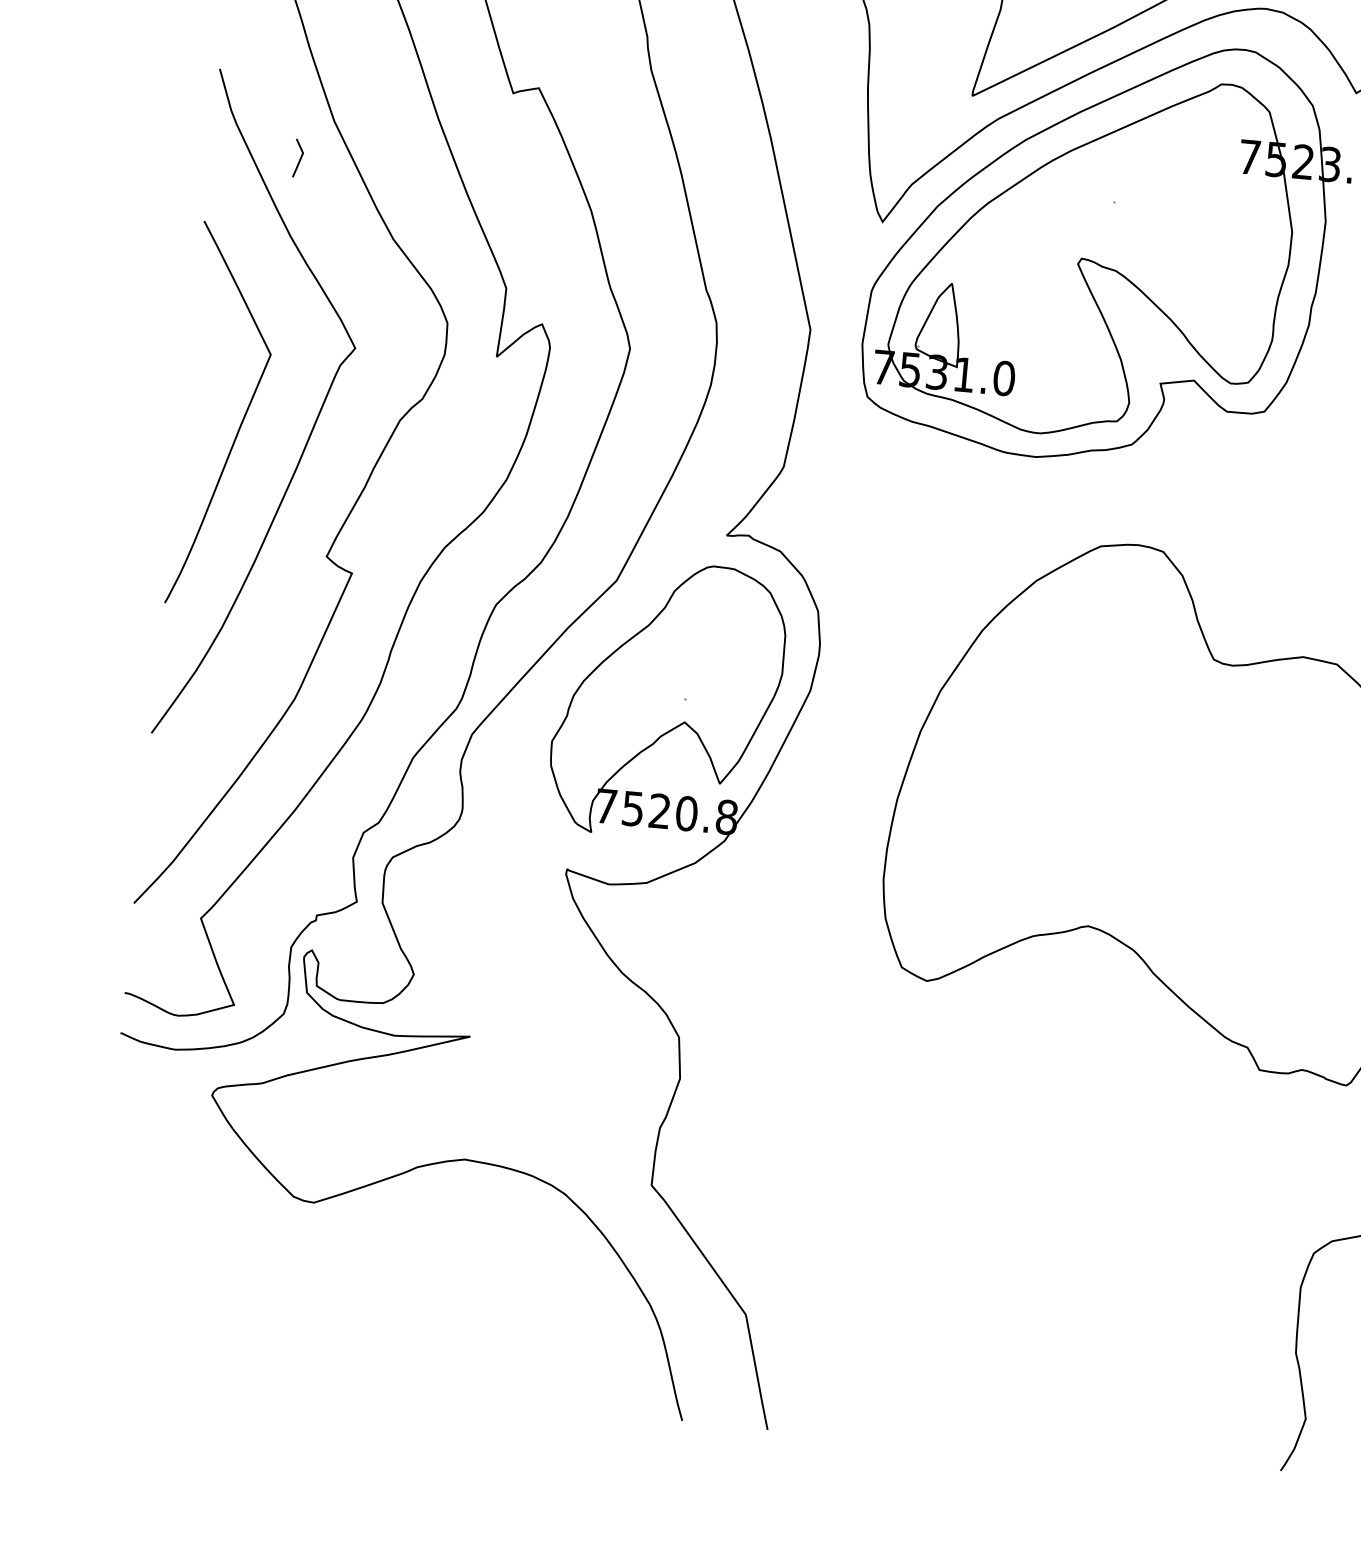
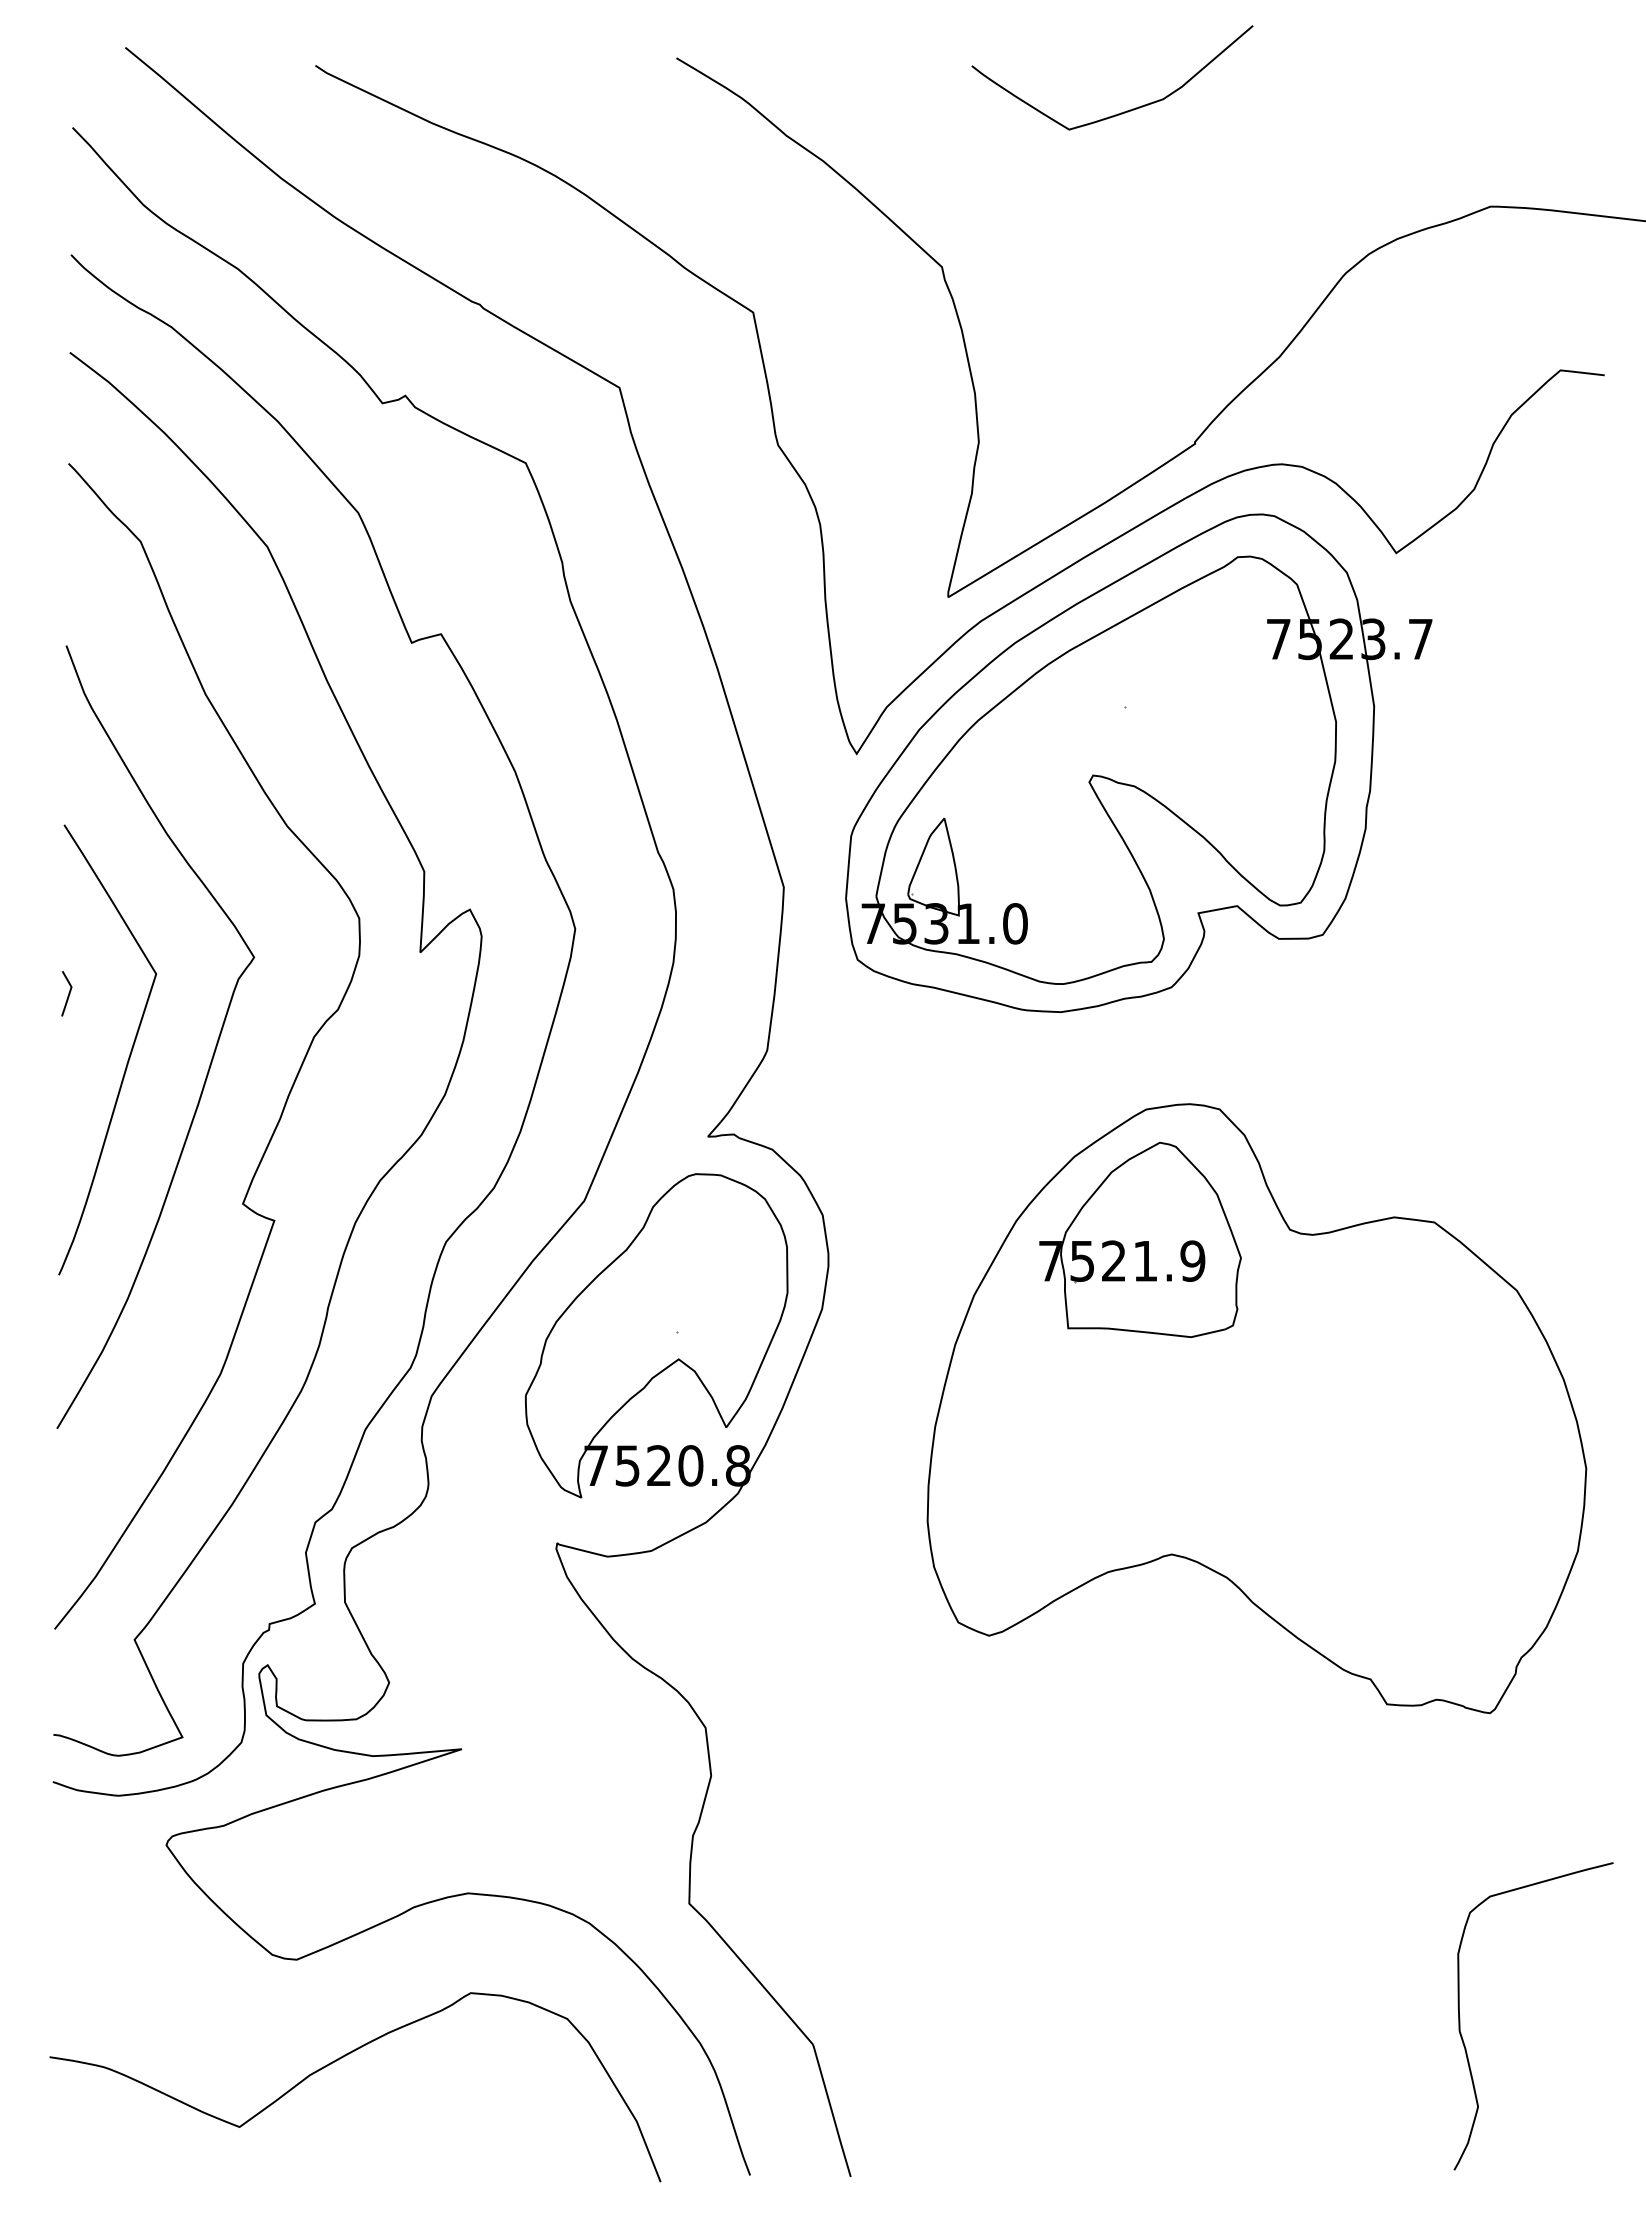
line: (300, 158) -> (68, 993), moved
part: (1086, 656) -> (1140, 1239), added
curve: (343, 1290) -> (340, 2059), added

